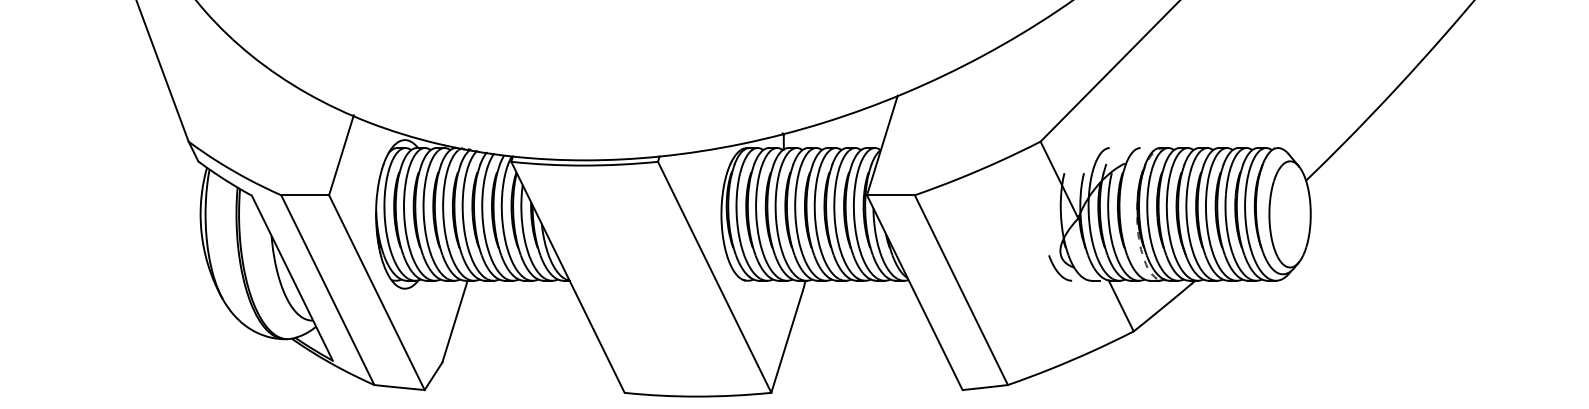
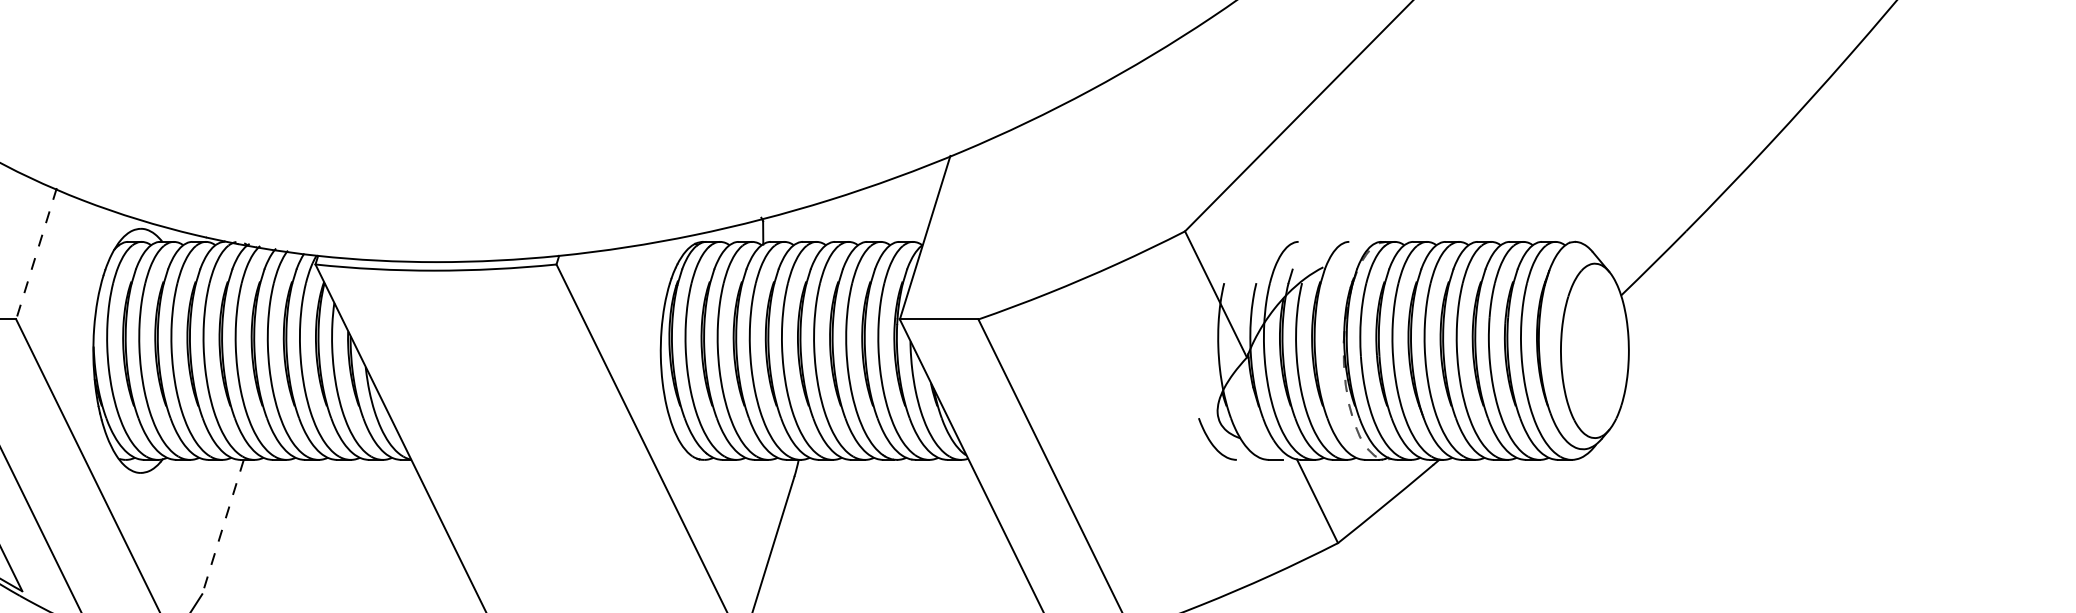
line: (341, 155) -> (36, 254), solid -> dashed
line: (455, 321) -> (223, 526), solid -> dashed

